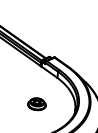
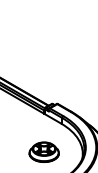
part: (36, 103) -> (43, 151), size x1.67

